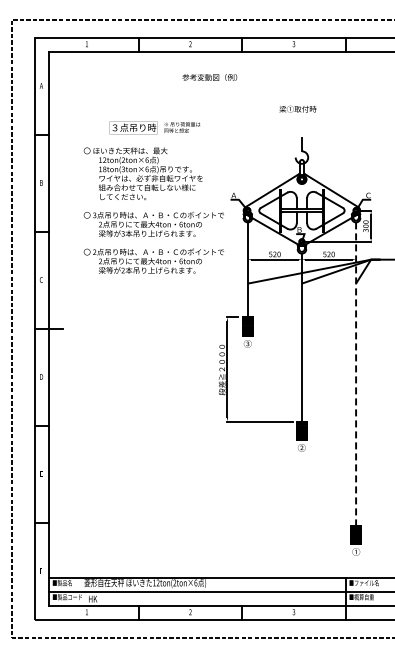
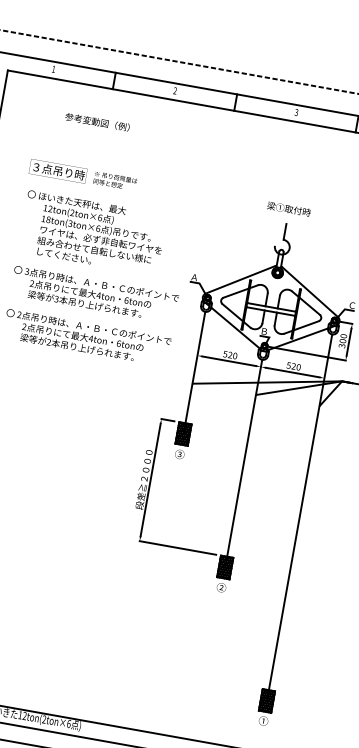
text: (209, 77) -> (97, 122), moved
text: (297, 108) -> (288, 208), moved
text: (154, 127) -> (82, 175), moved
line: (356, 379) -> (299, 518), dashed -> solid

